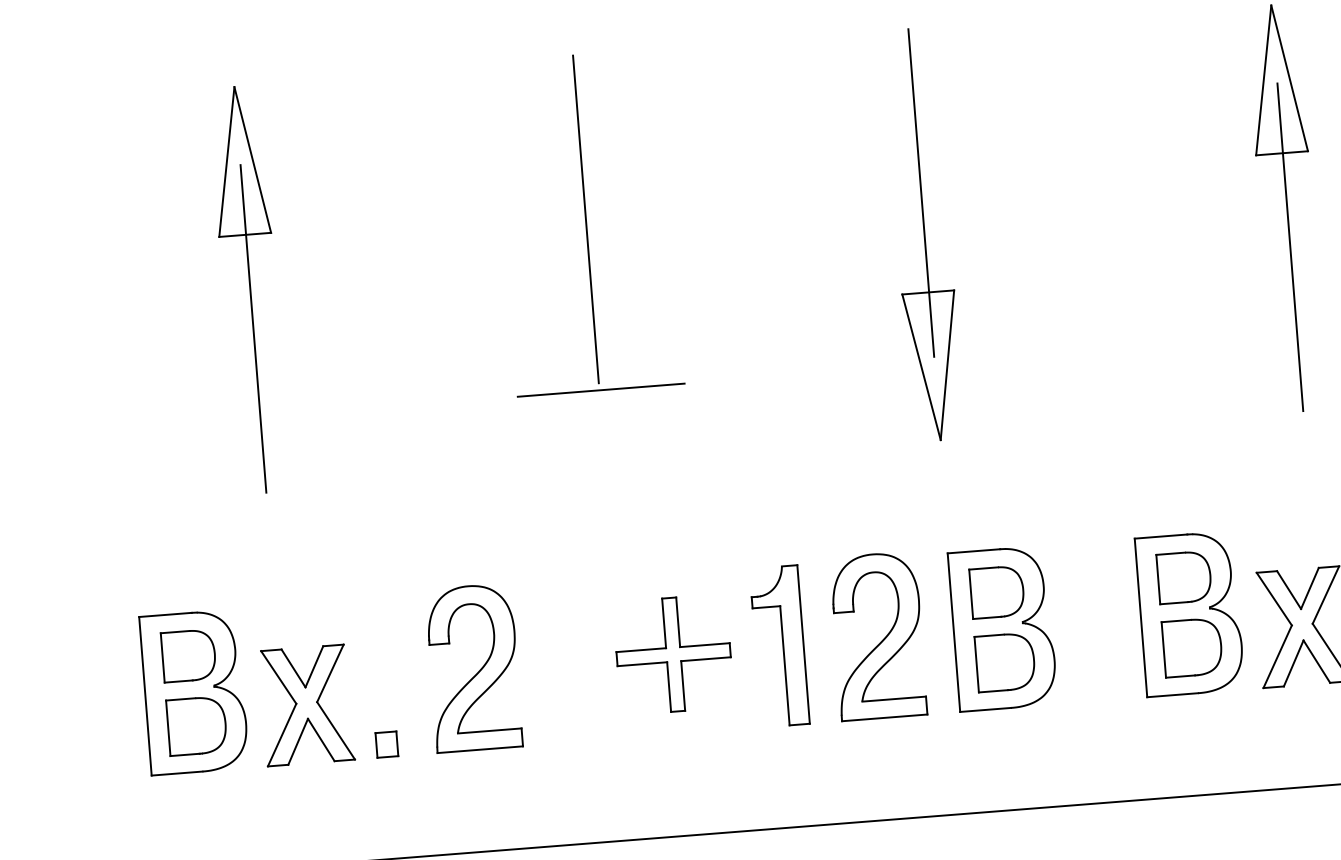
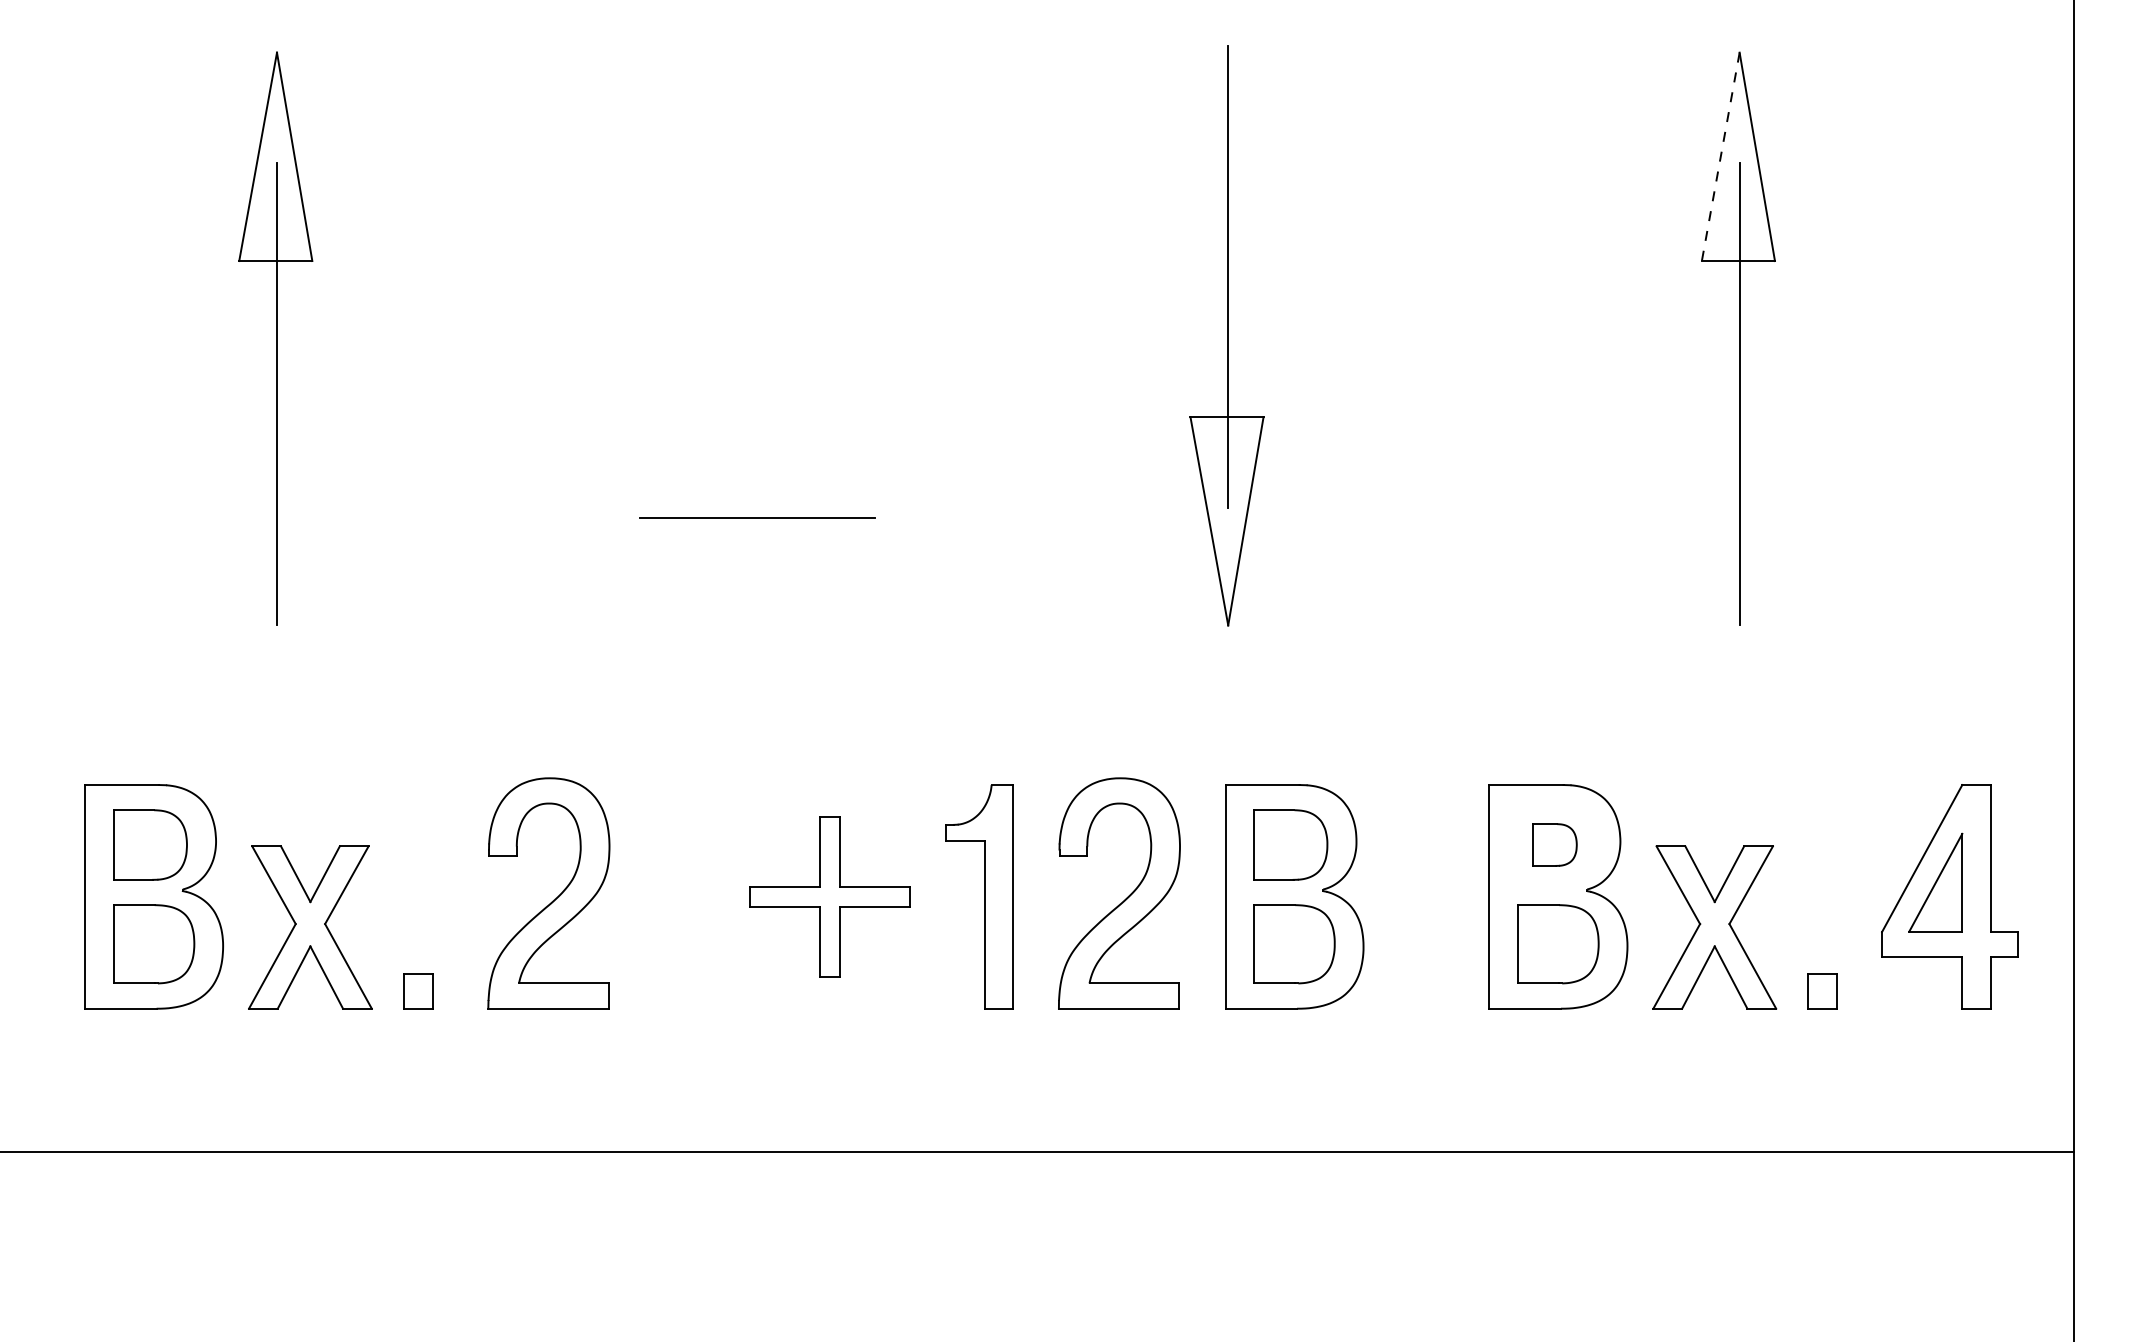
line: (1263, 80) -> (1720, 156), solid -> dashed
line: (586, 219) -> (755, 276), removed
part: (1184, 577) -> (1554, 844), size x0.6

